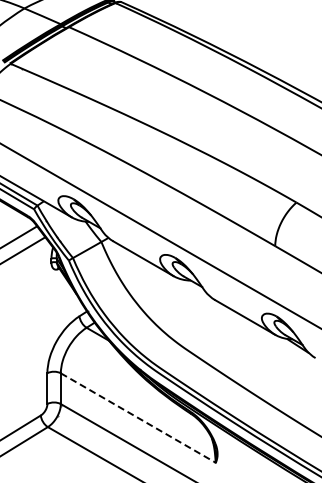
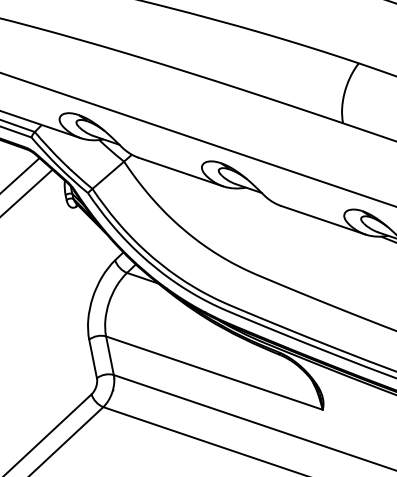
line: (138, 418) -> (214, 373), dashed -> solid

